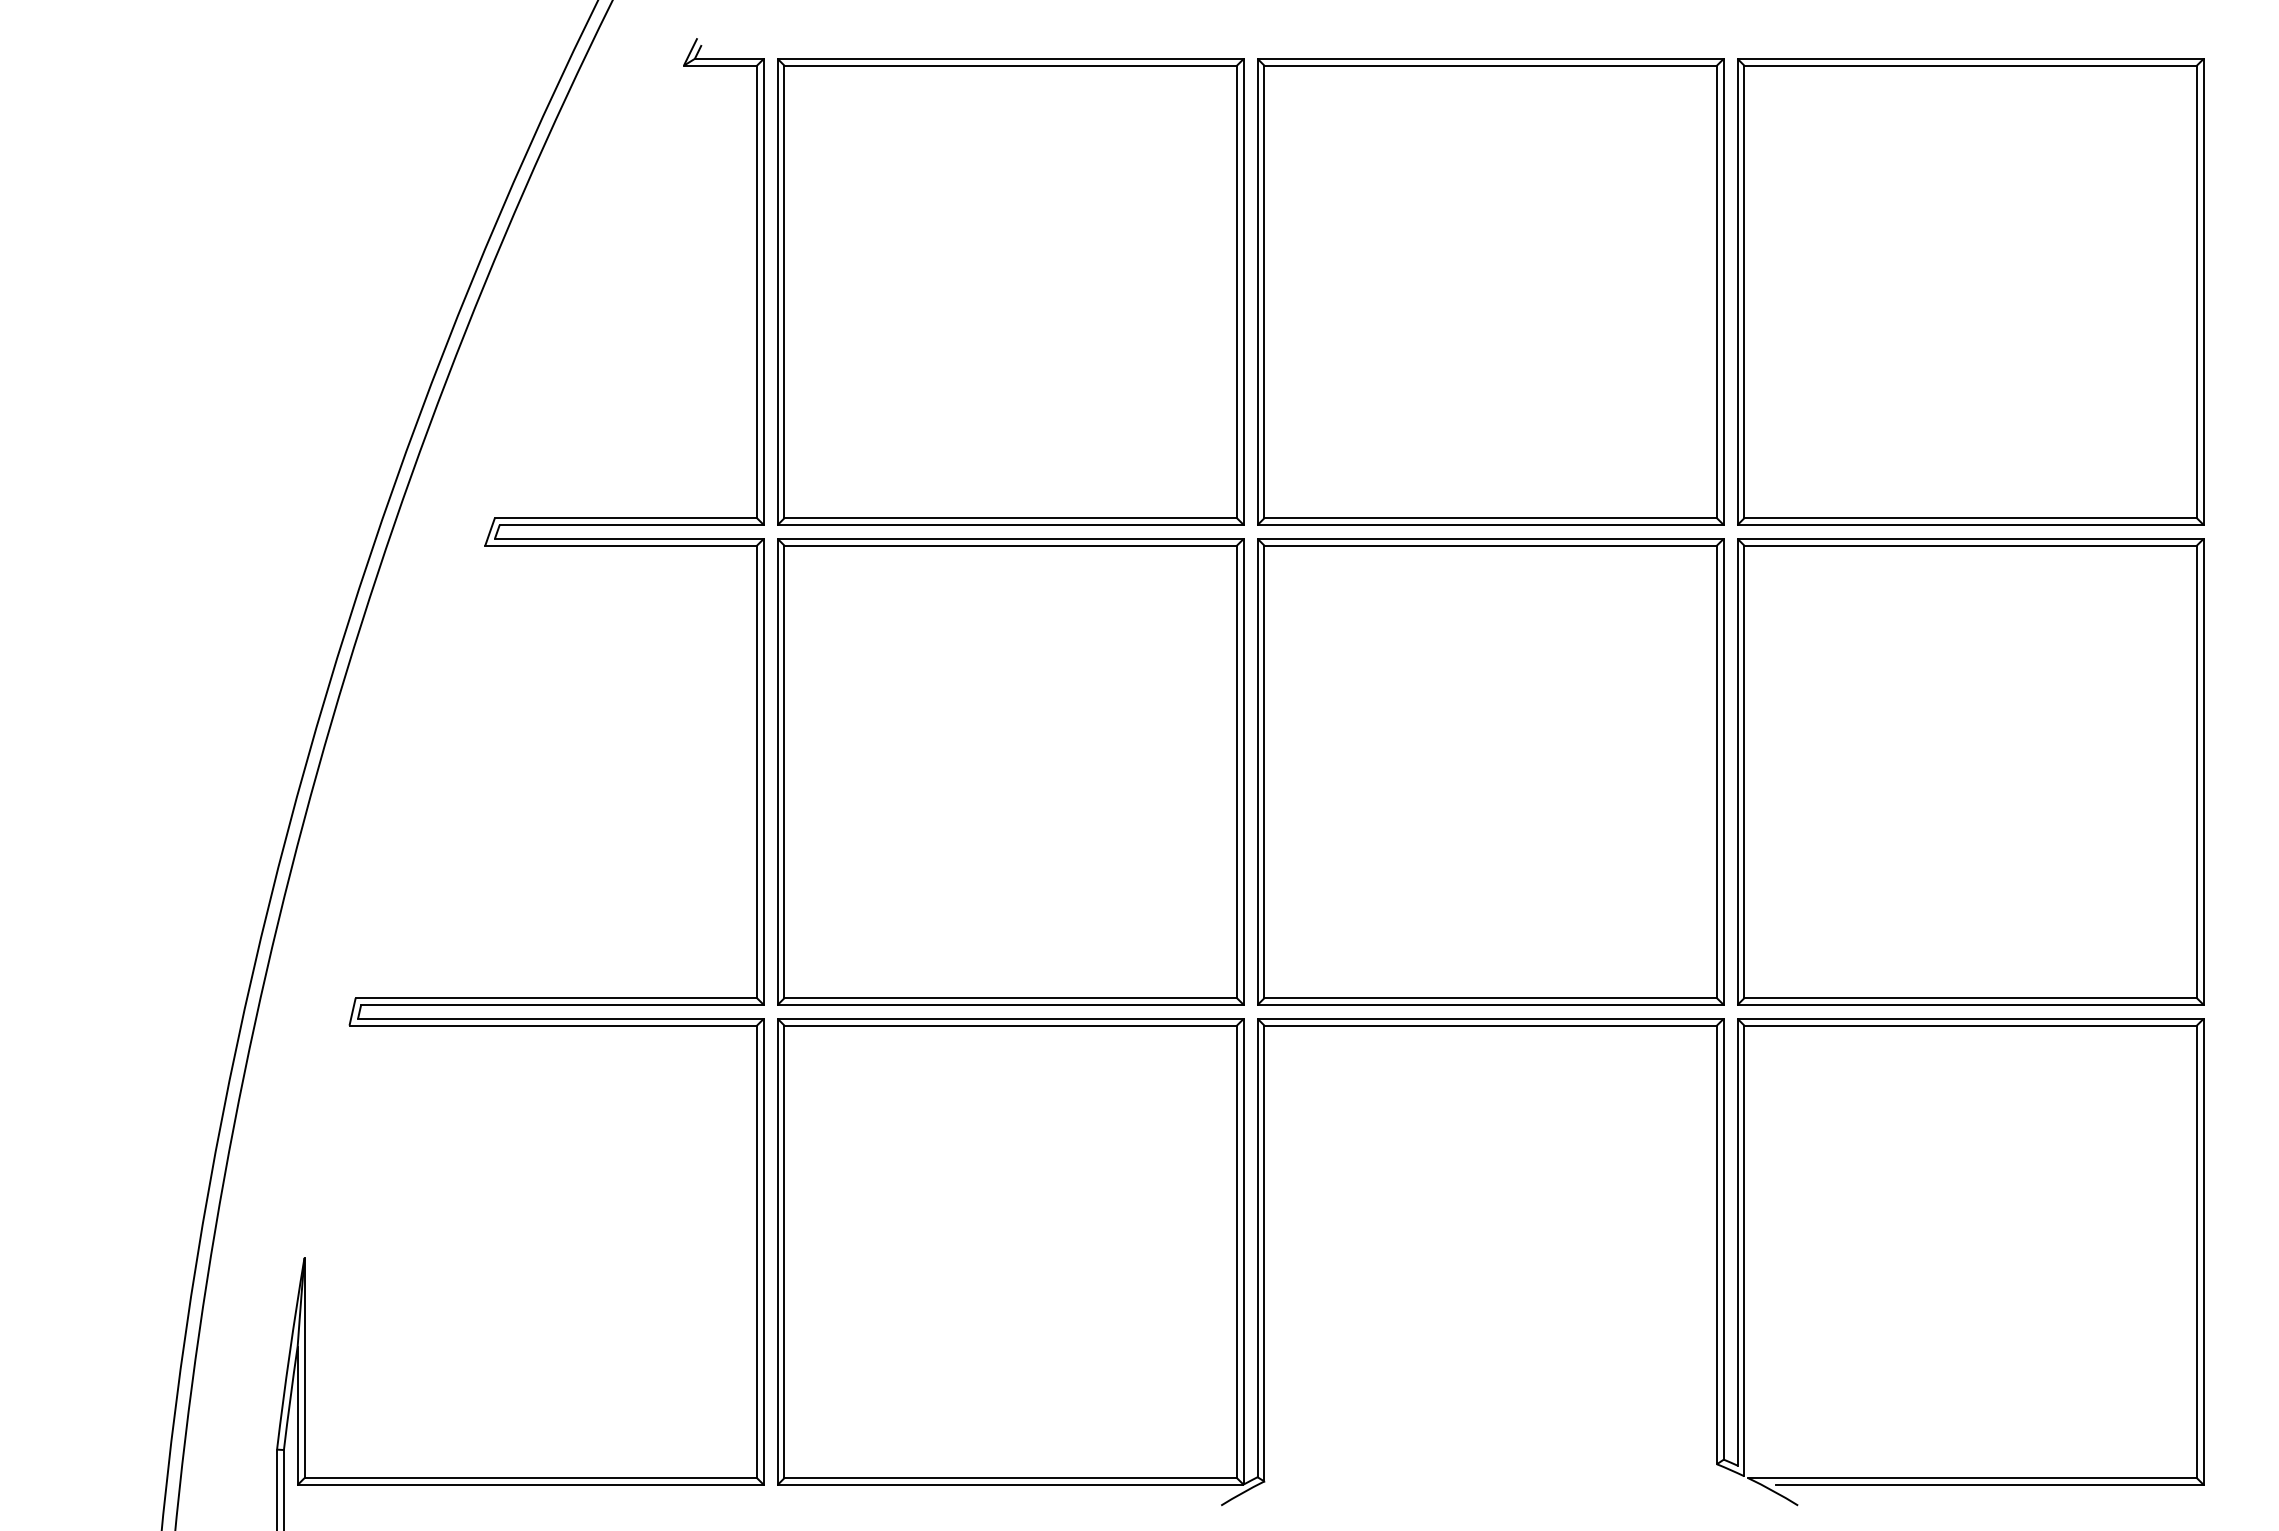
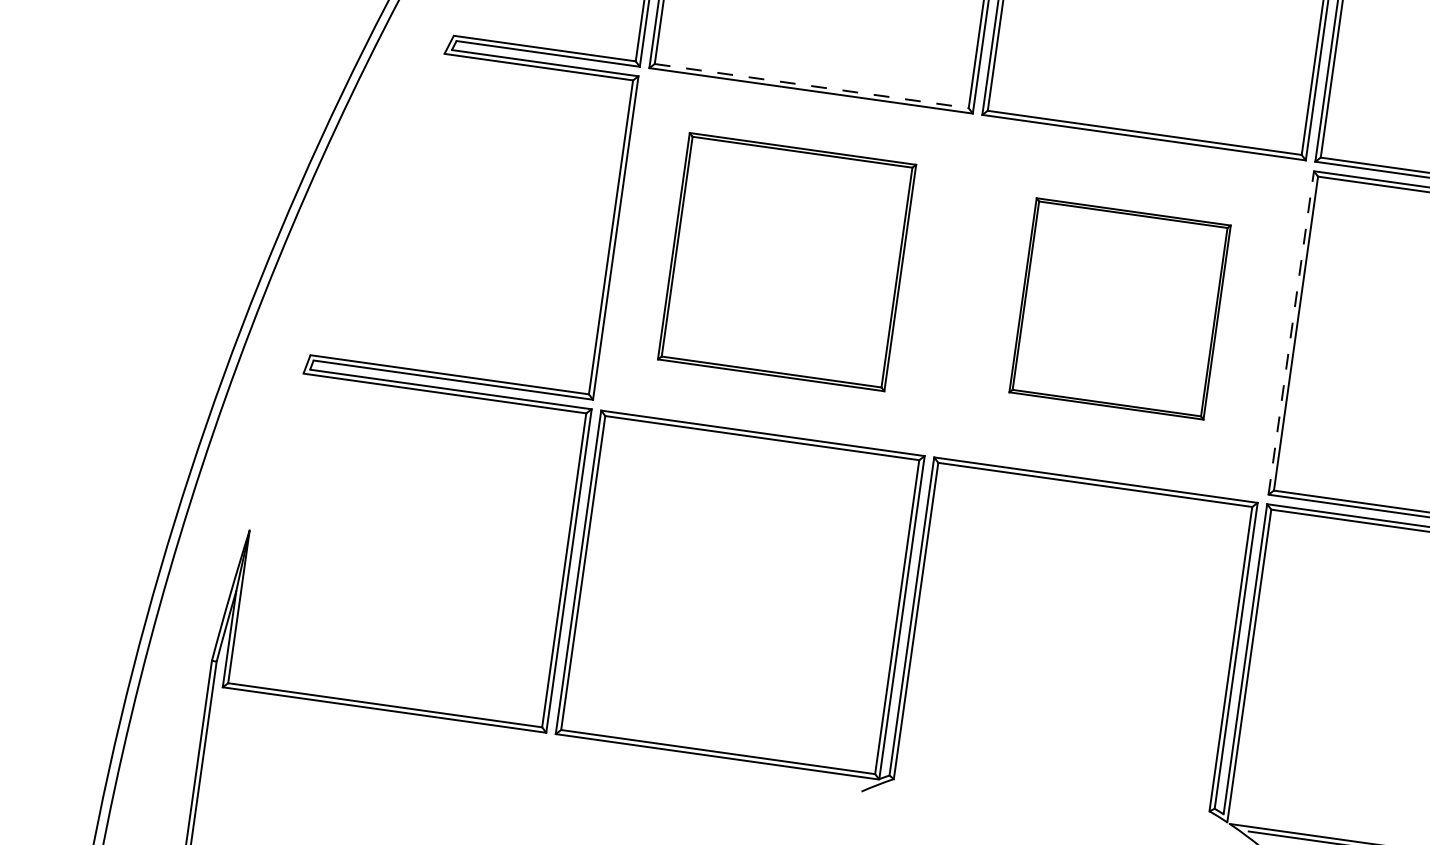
line: (1011, 518) -> (812, 86), solid -> dashed
part: (1010, 771) -> (786, 261), size x0.7
part: (1490, 771) -> (1119, 308), size x0.6
line: (1737, 771) -> (1291, 332), solid -> dashed

